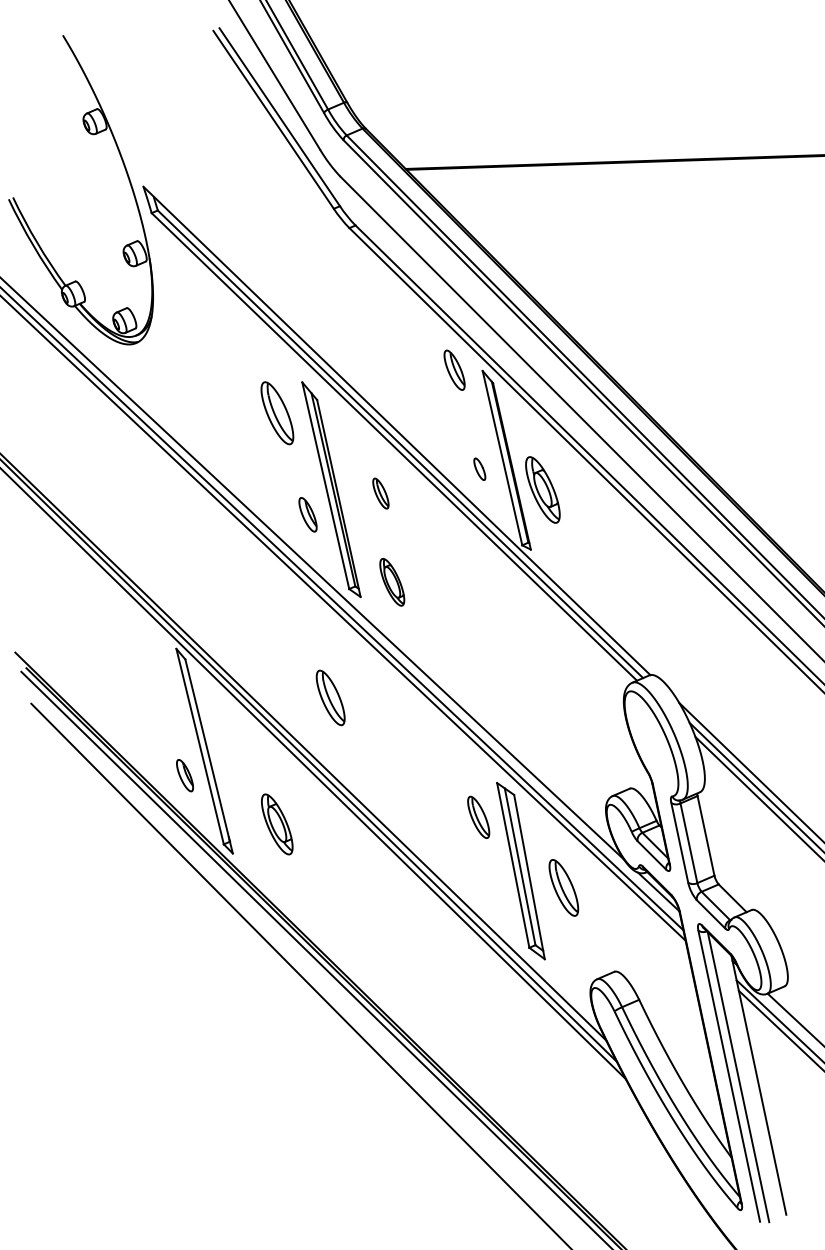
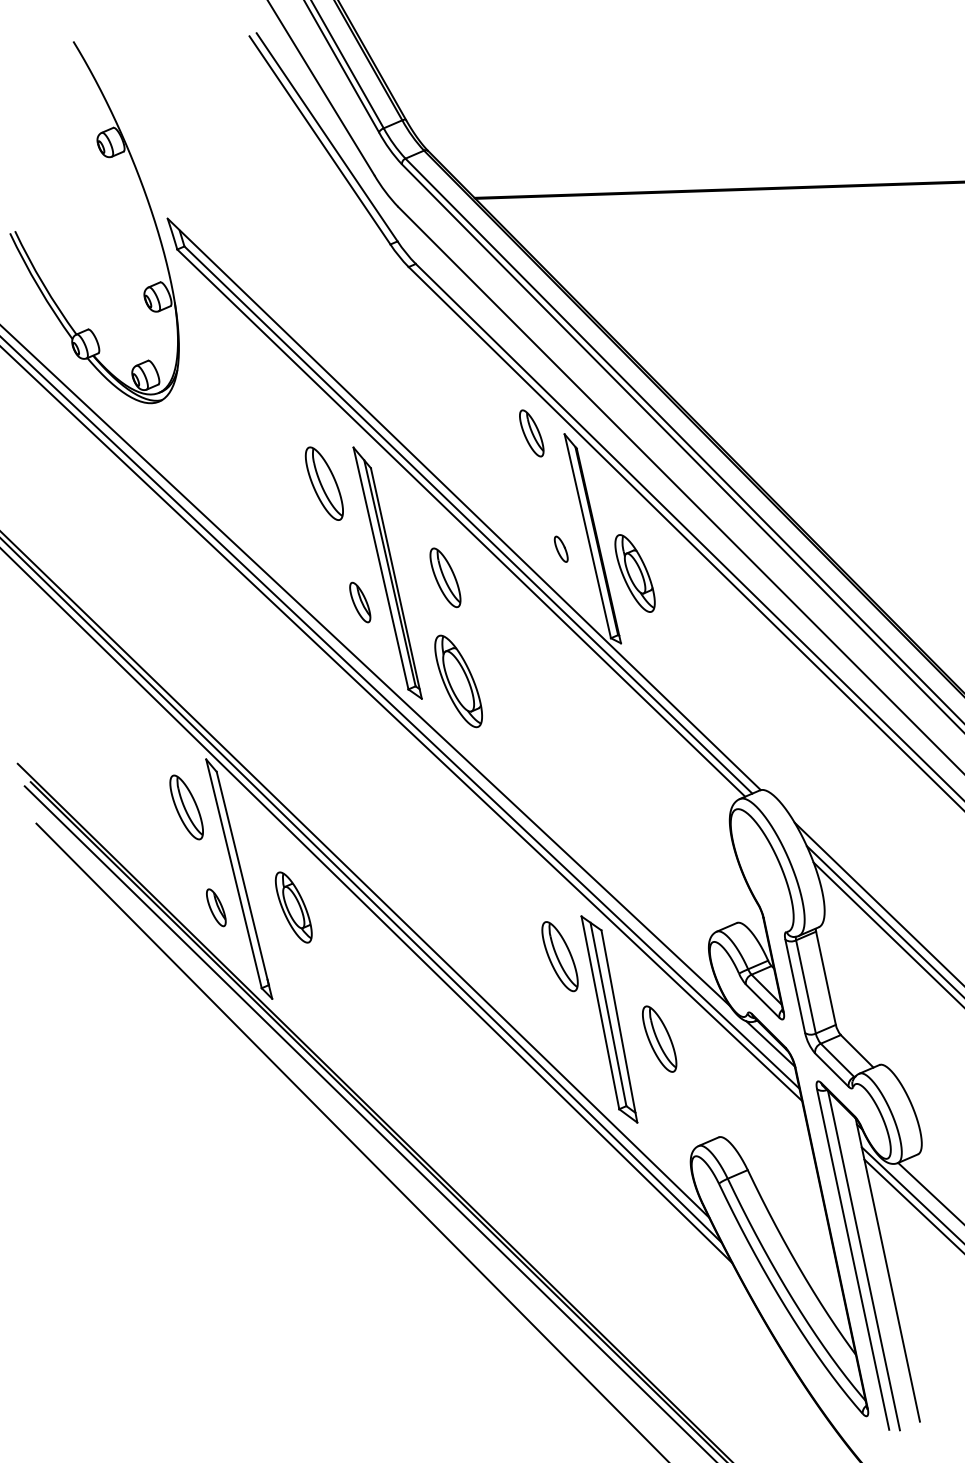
part: (380, 493) -> (445, 577), size x1.67
part: (392, 582) -> (459, 681), size x1.67
part: (330, 697) -> (186, 806), moved
part: (478, 817) -> (559, 956), size x1.43
part: (277, 824) -> (294, 907), moved

